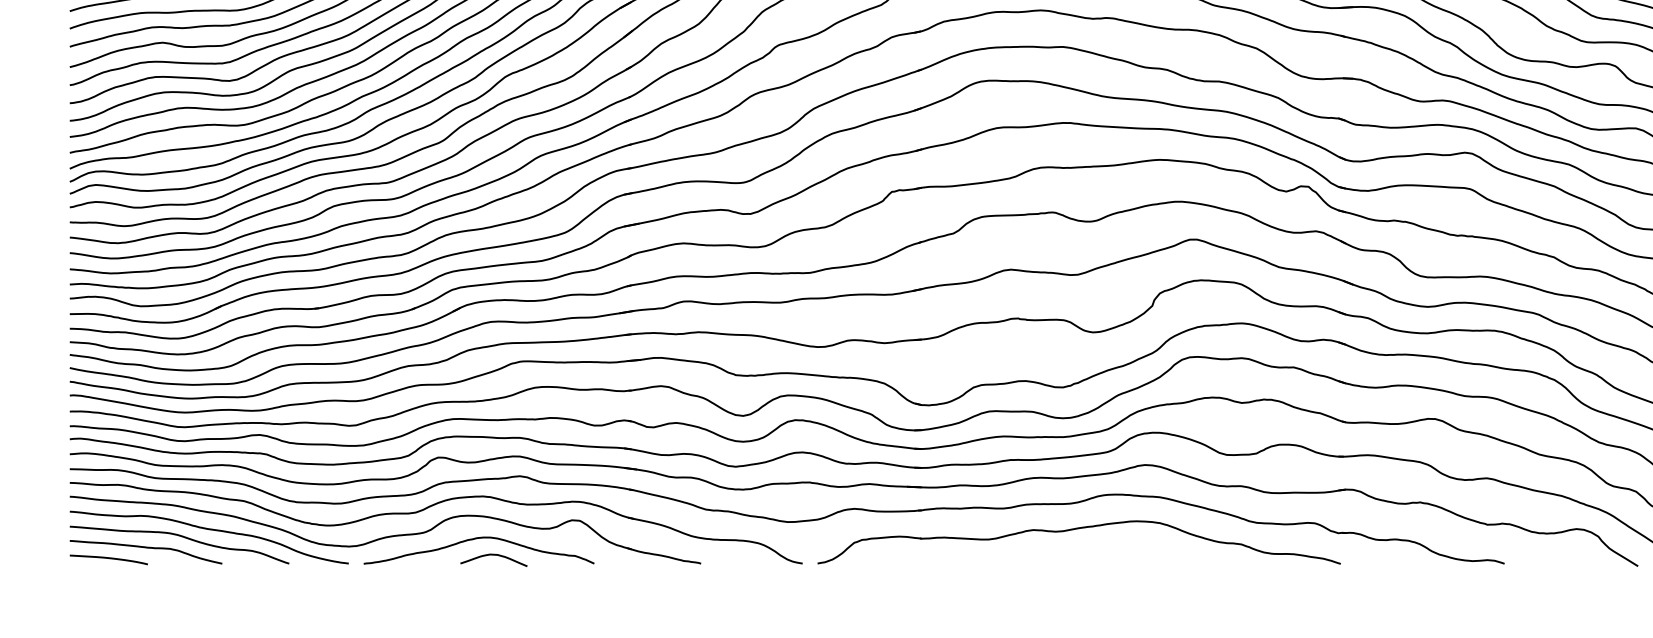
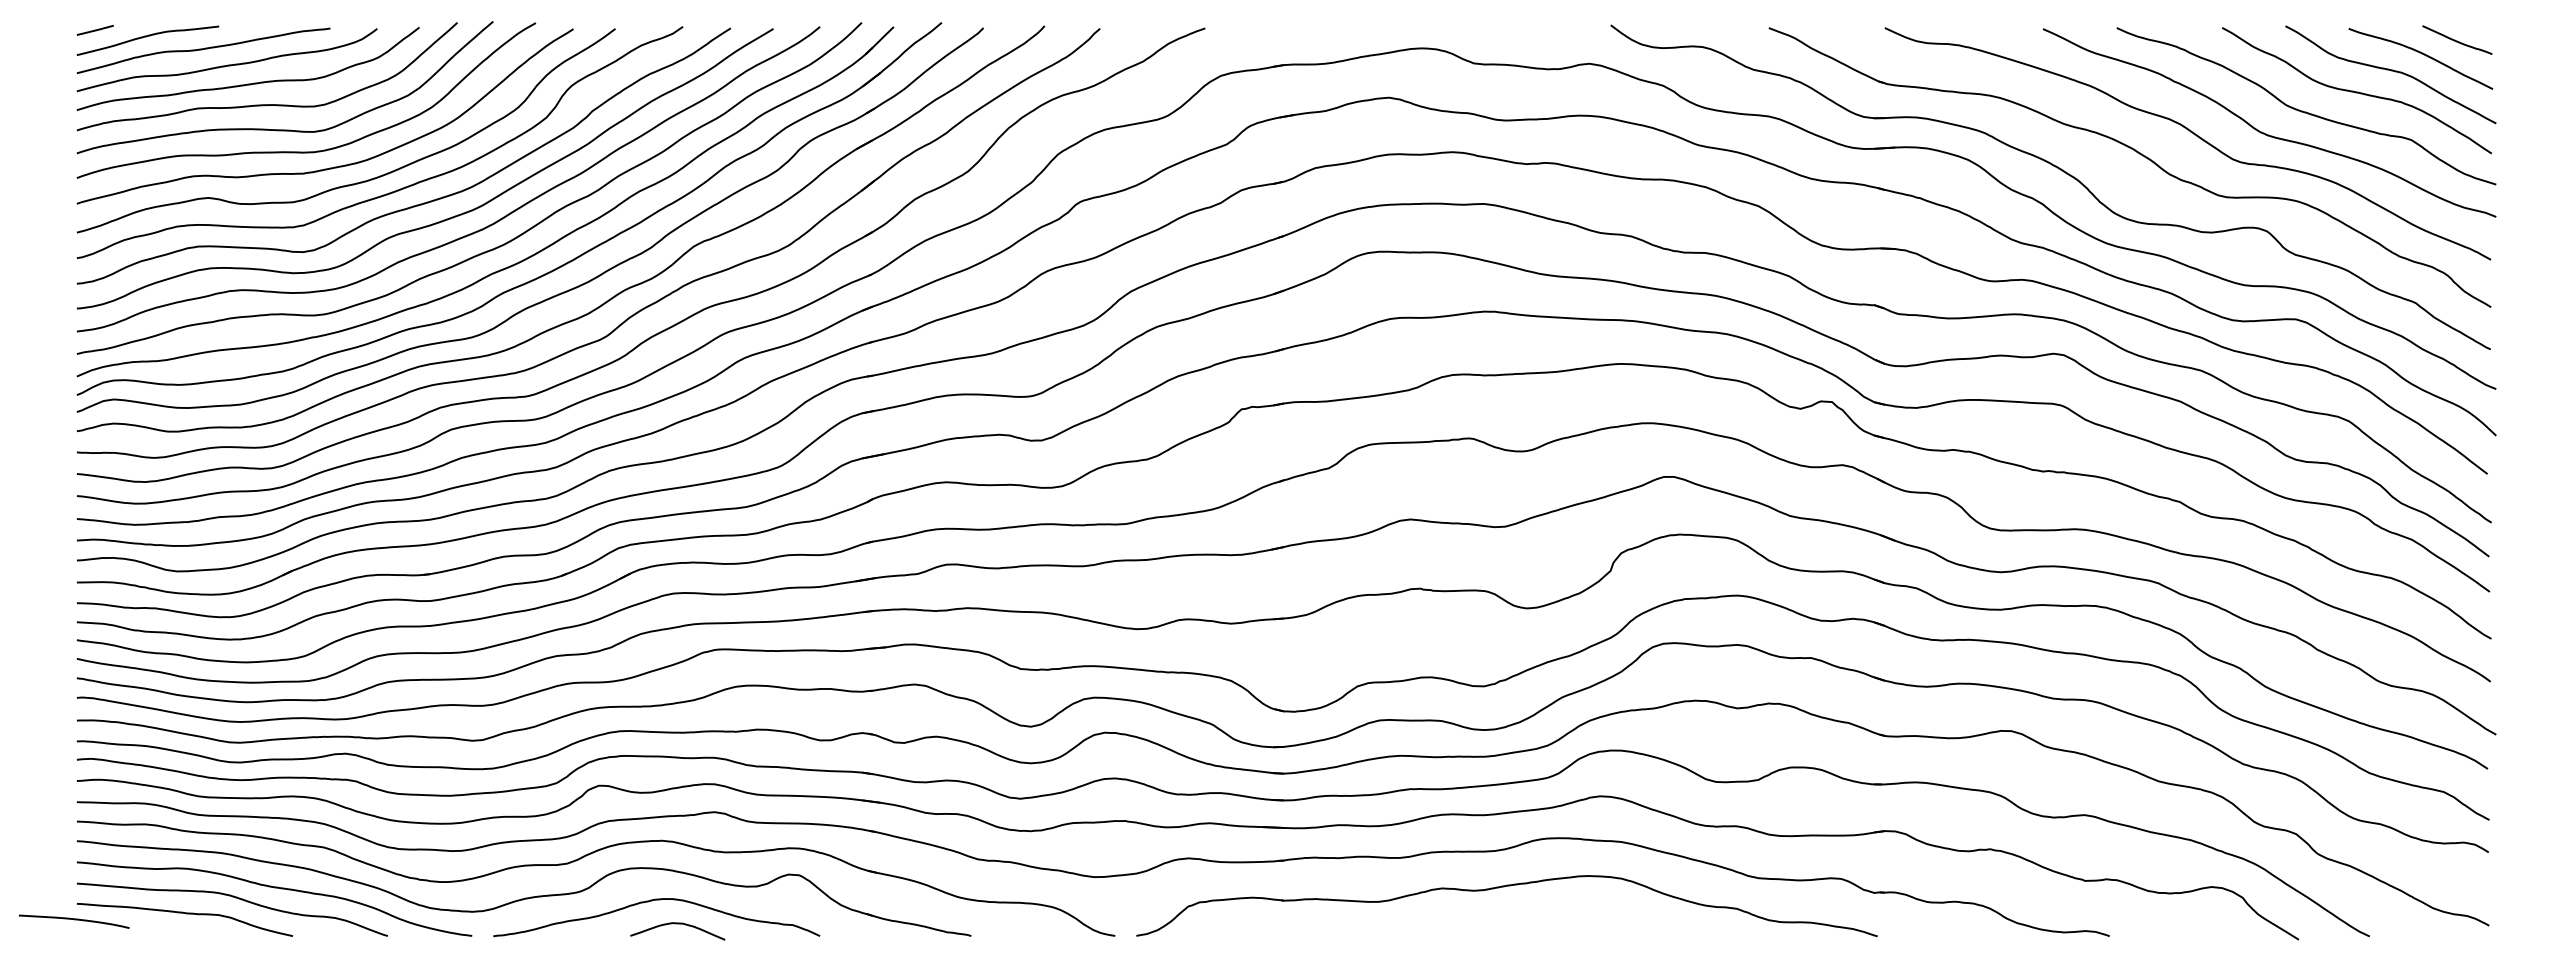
curve: (109, 559) -> (74, 920), moved

